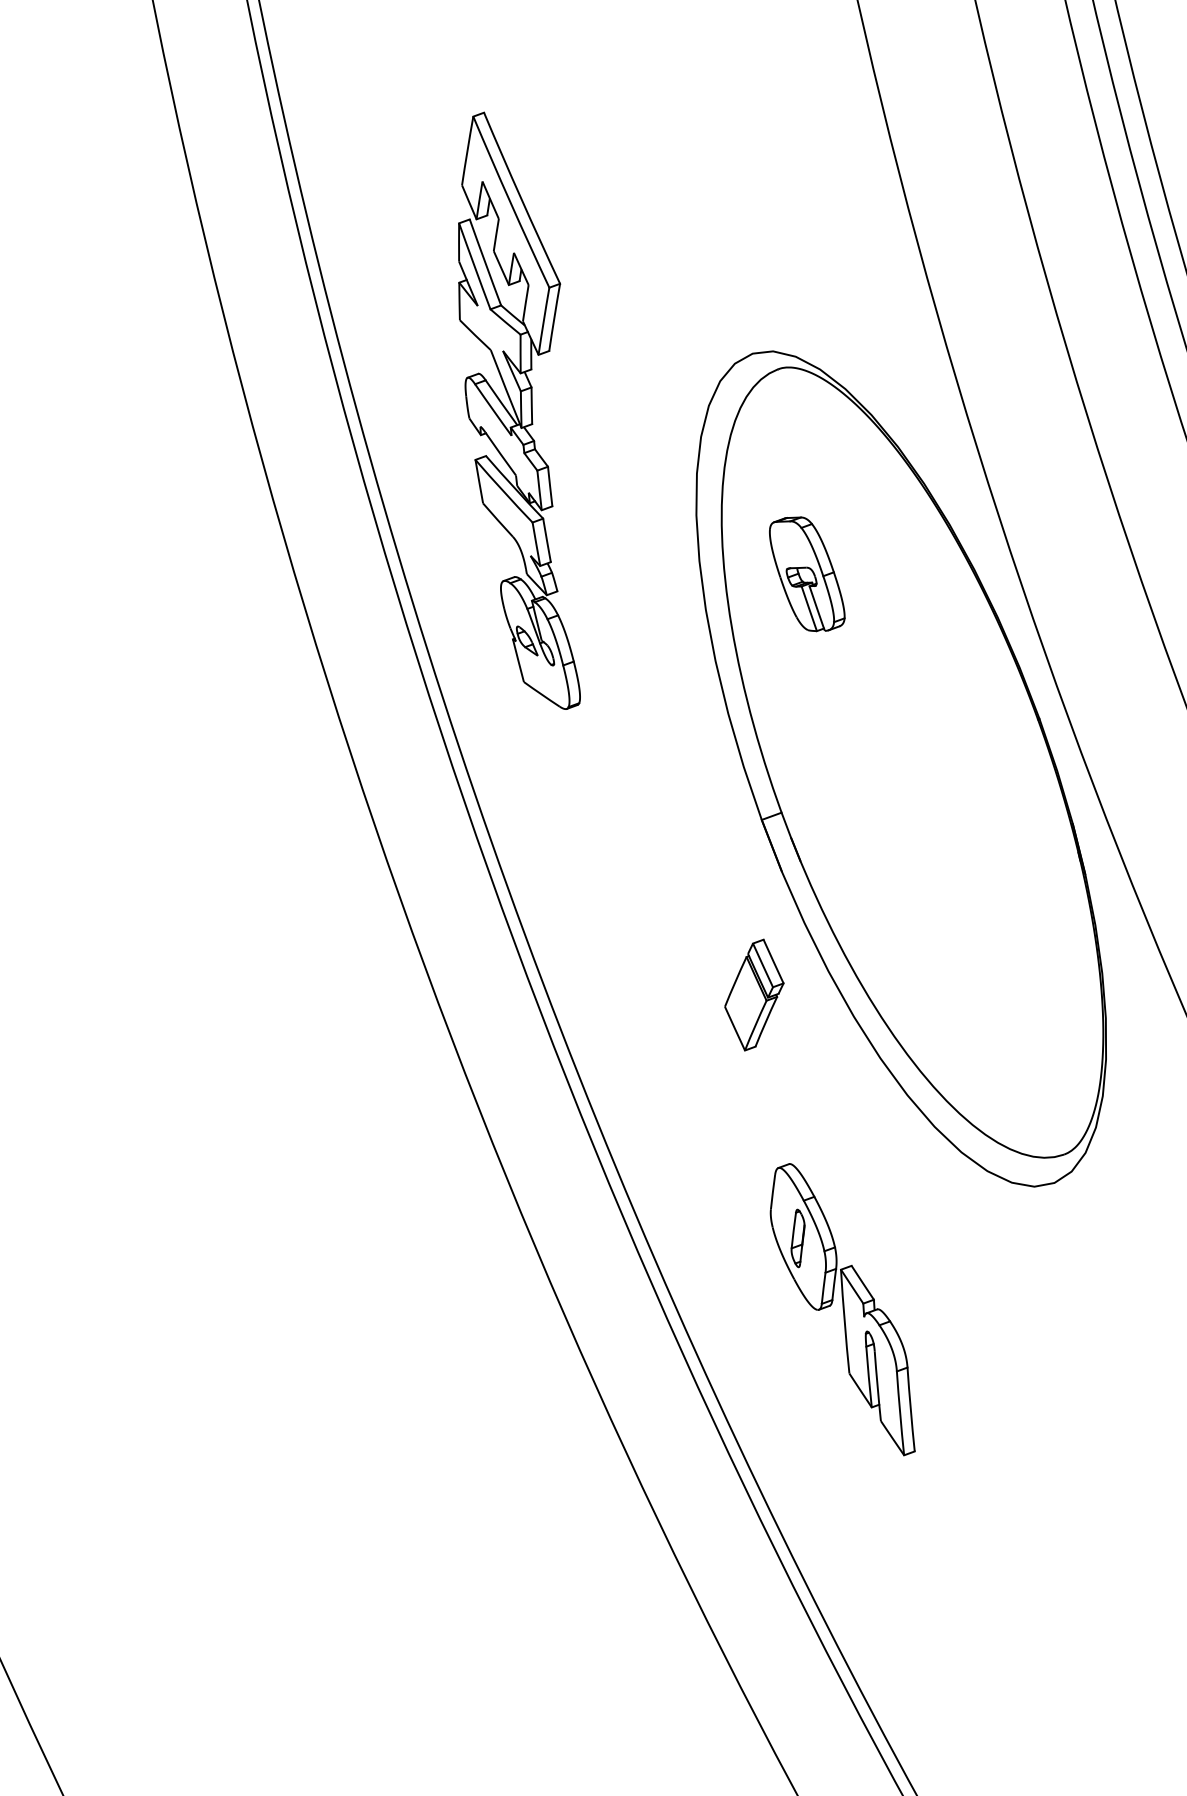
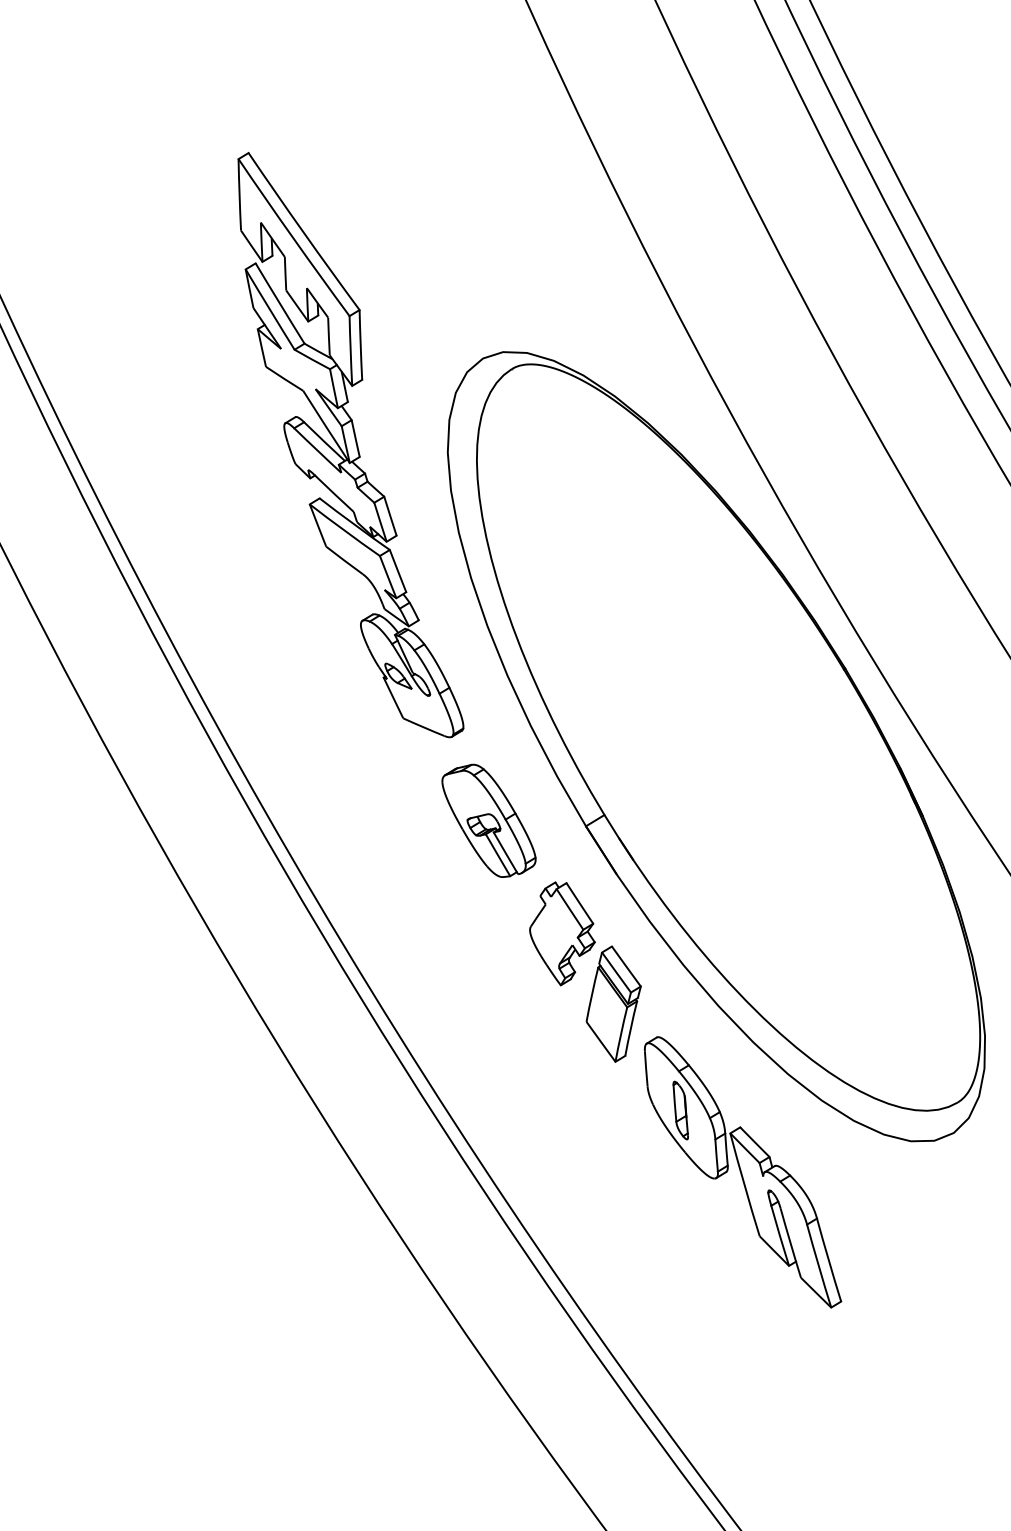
part: (519, 410) -> (344, 445), moved
part: (807, 574) -> (489, 821), moved
part: (719, 916) -> (562, 932), added
part: (842, 1309) -> (739, 1173), moved

